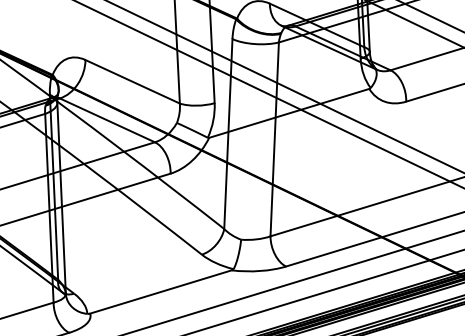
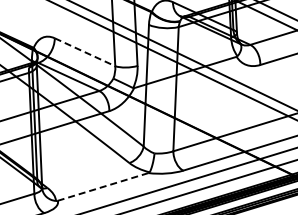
line: (133, 82) -> (85, 52), solid -> dashed
line: (159, 292) -> (102, 187), solid -> dashed

